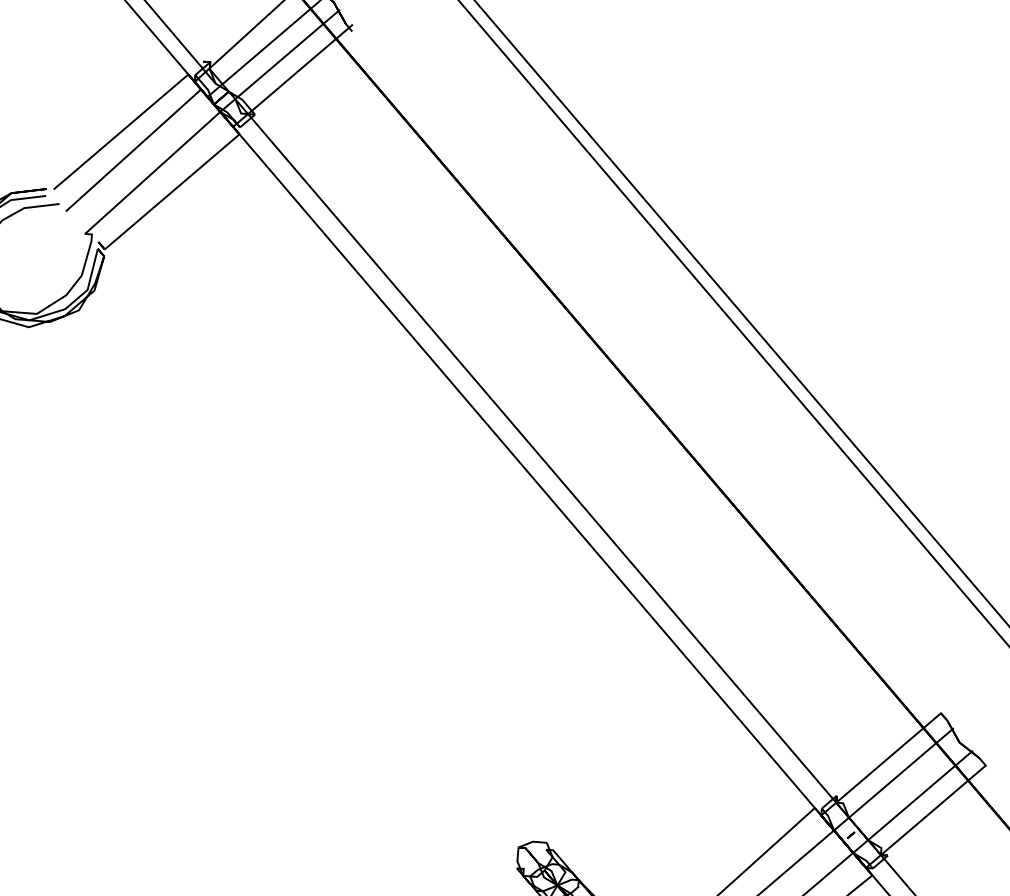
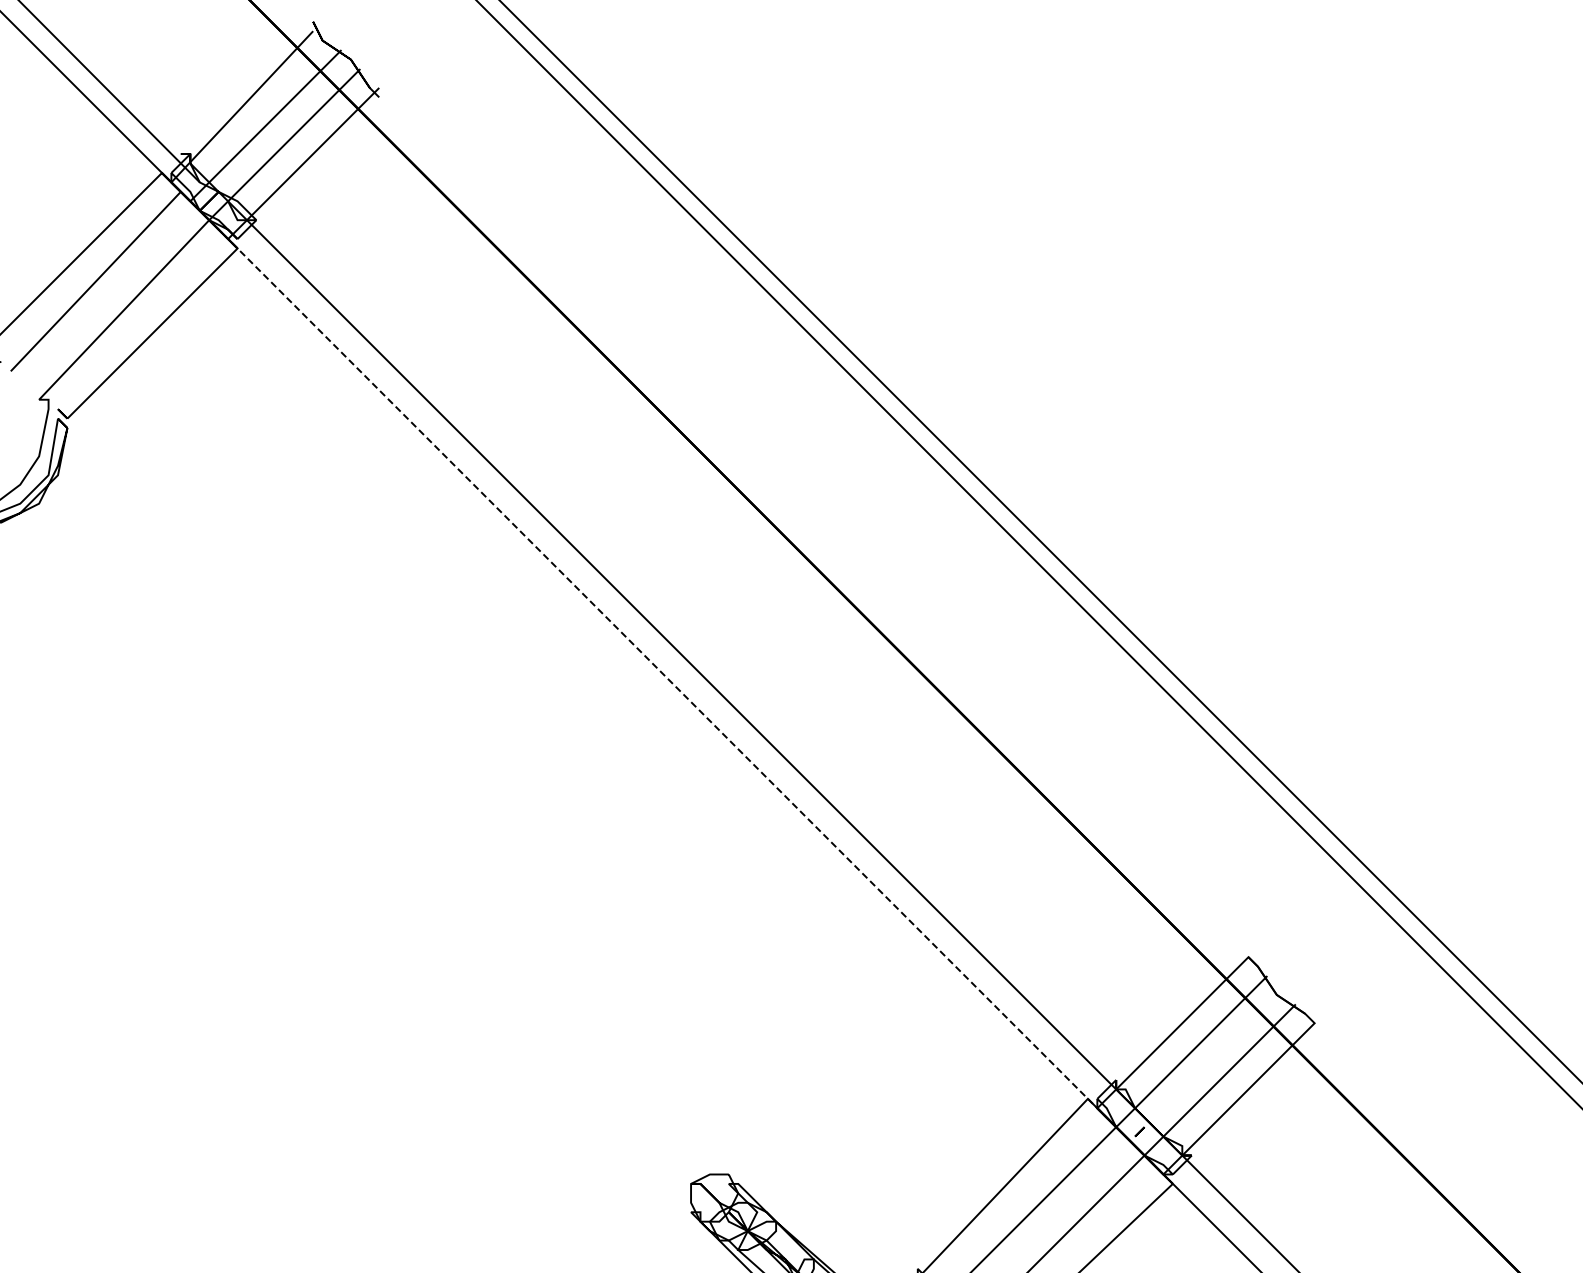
line: (527, 471) -> (662, 673), solid -> dashed

